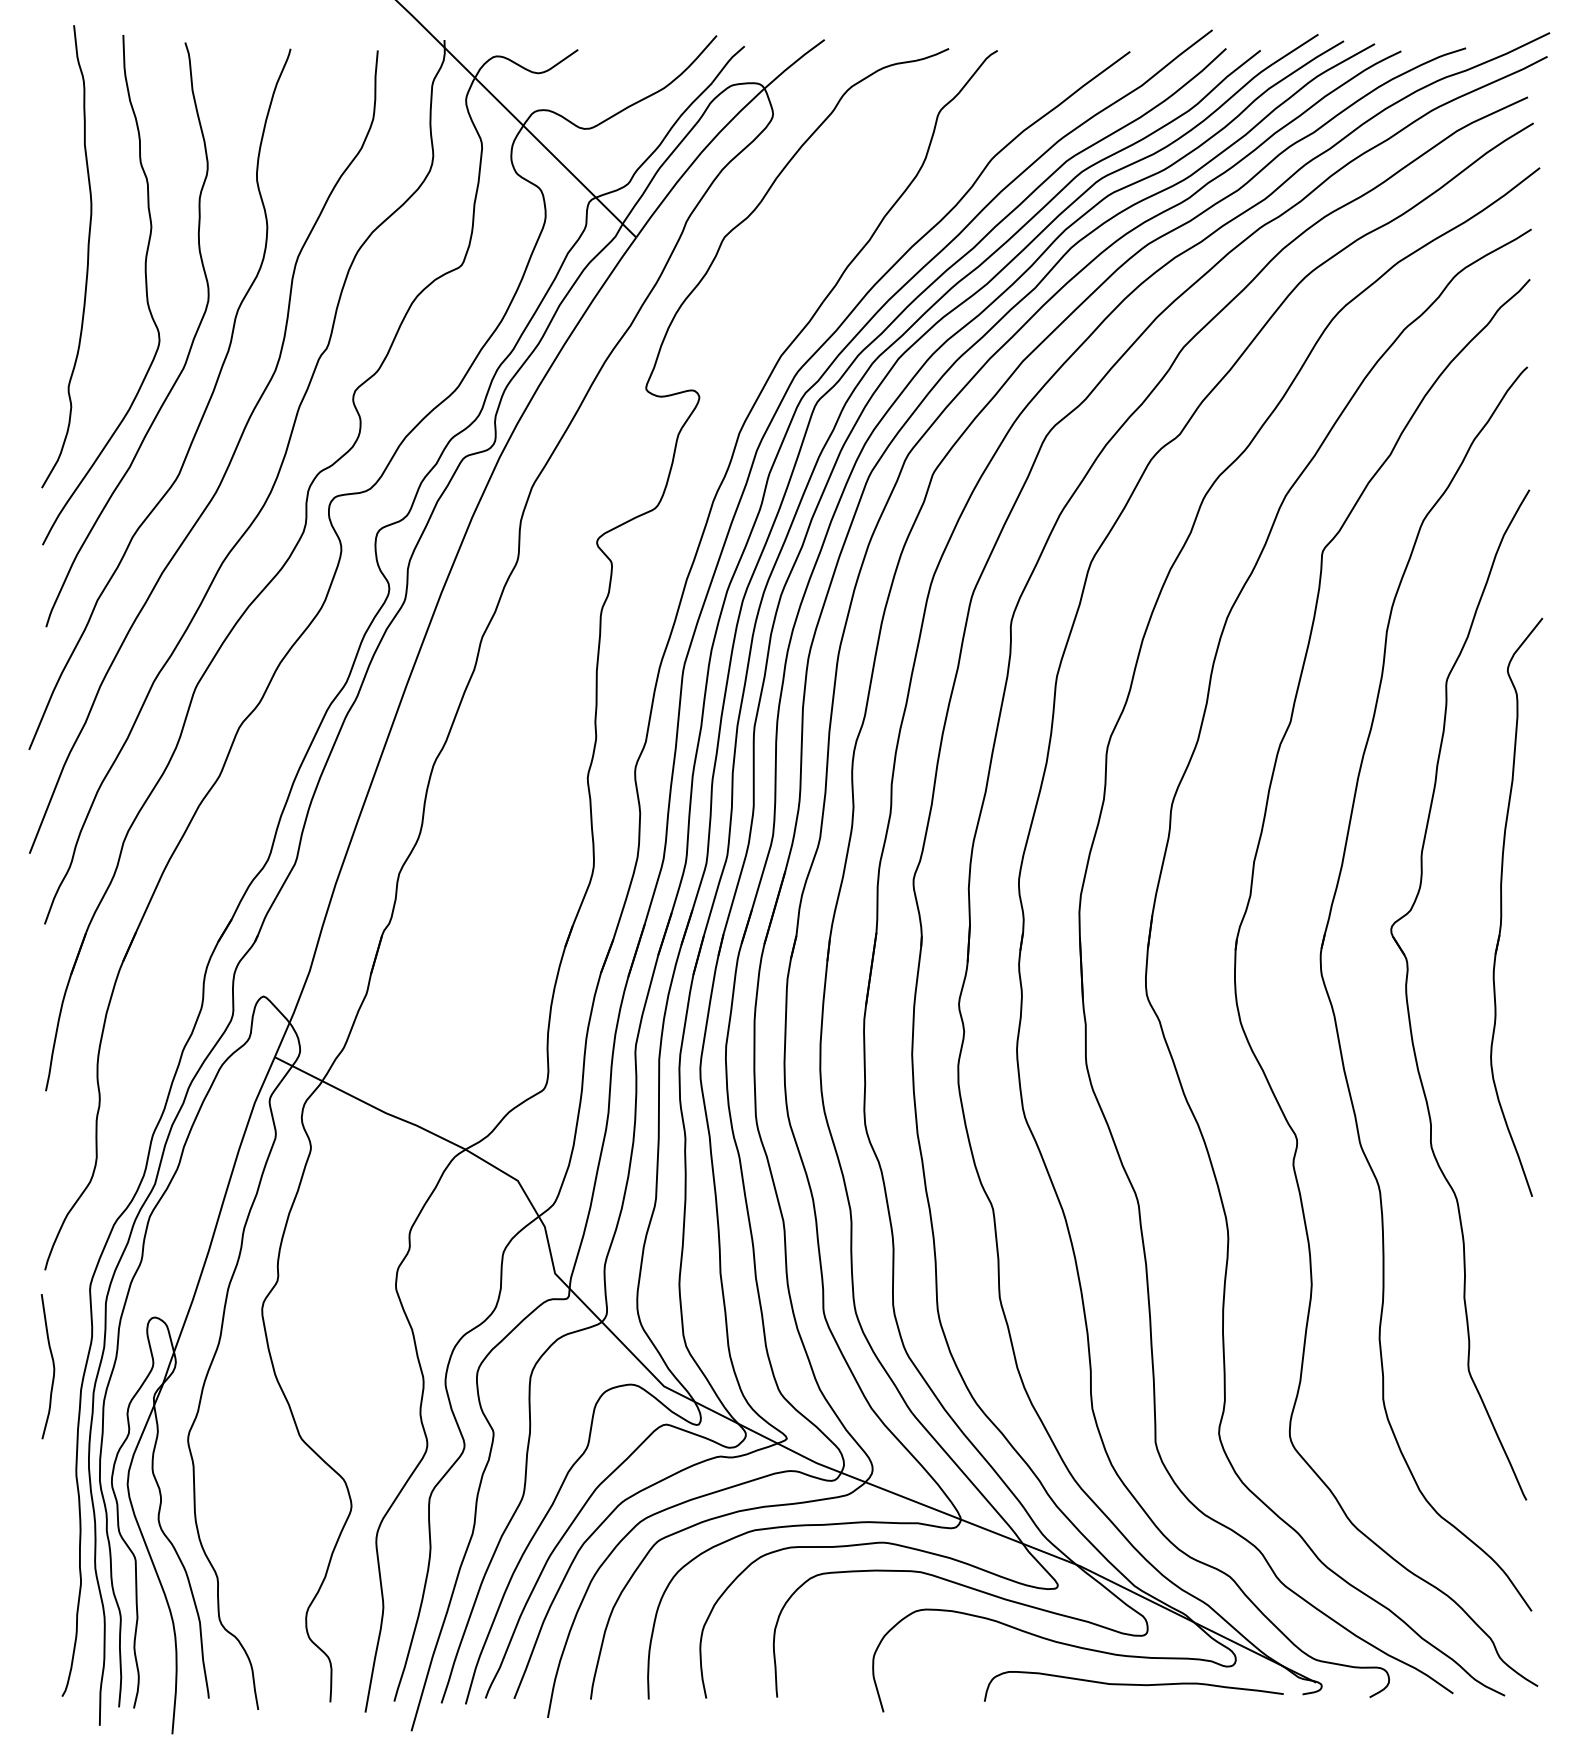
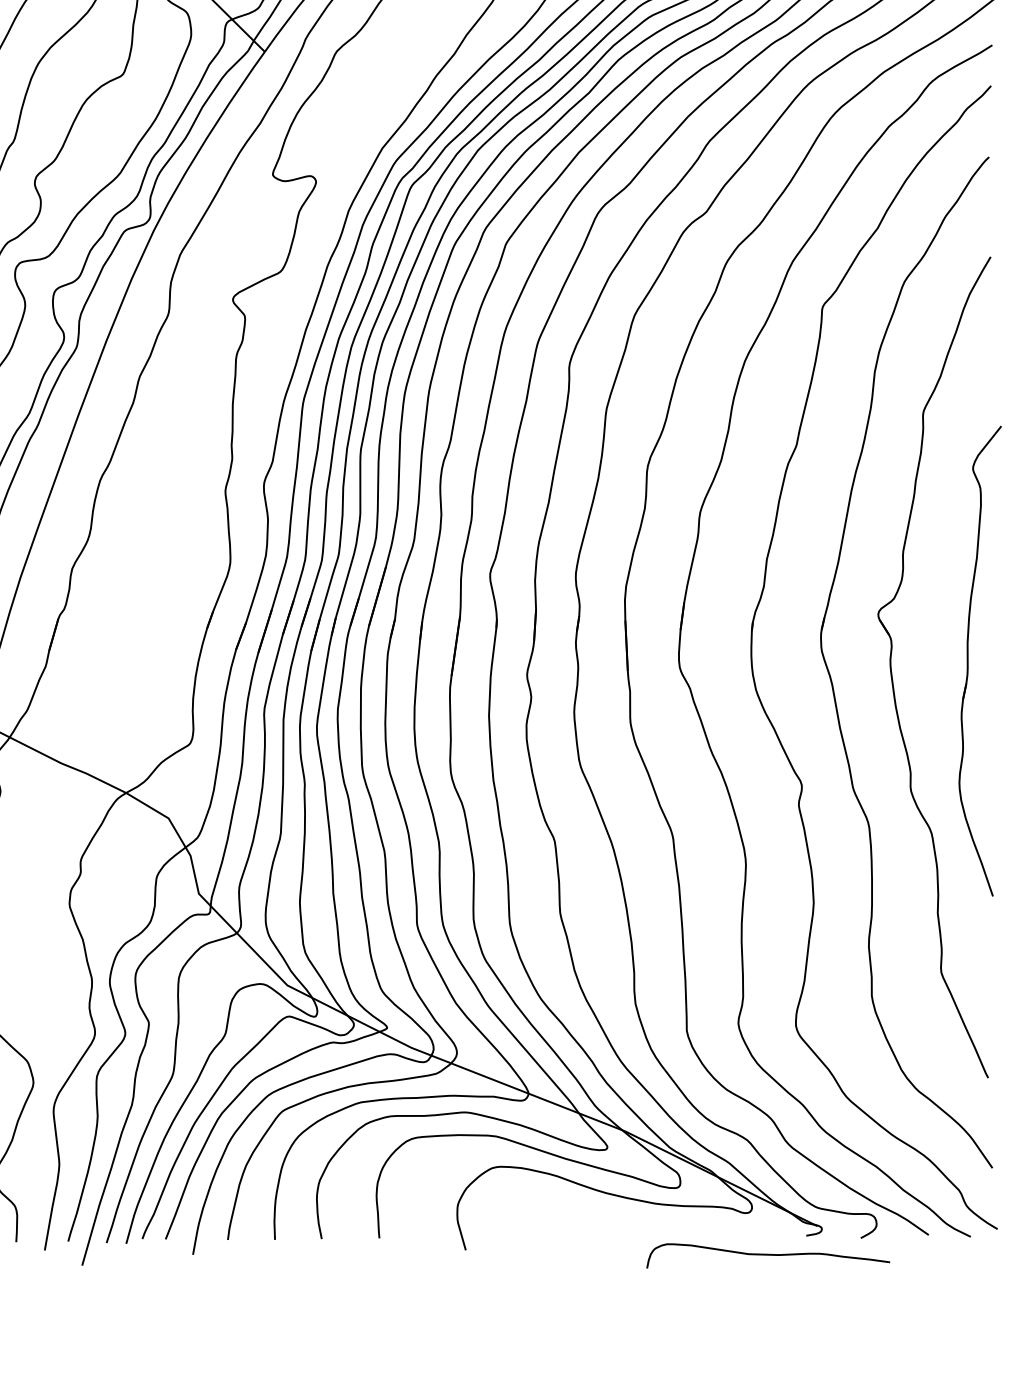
part: (1502, 906) -> (968, 660), moved
curve: (1133, 1685) -> (768, 1255), moved

